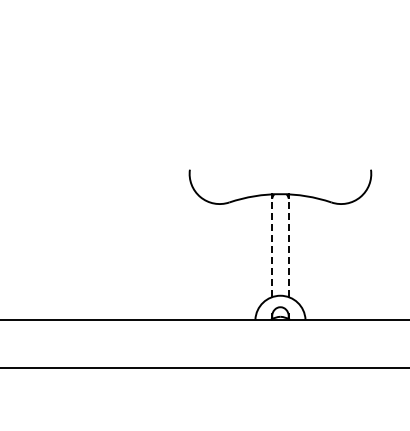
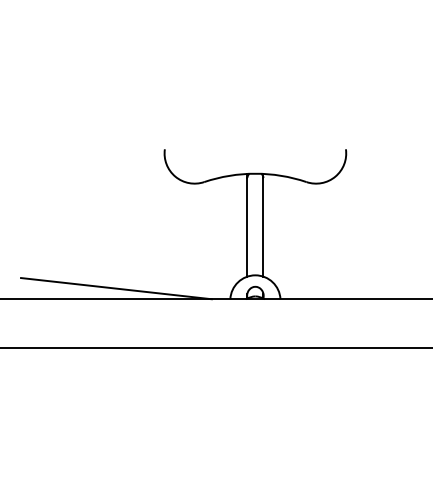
line: (272, 246) -> (247, 226), dashed -> solid
line: (288, 246) -> (263, 226), dashed -> solid
line: (141, 308) -> (116, 288), added

